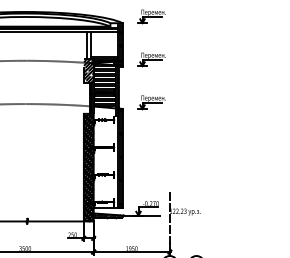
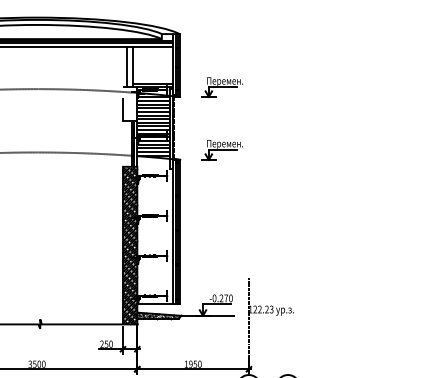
part: (151, 16) -> (222, 24), removed
hatch: (88, 70) -> (129, 103), removed

